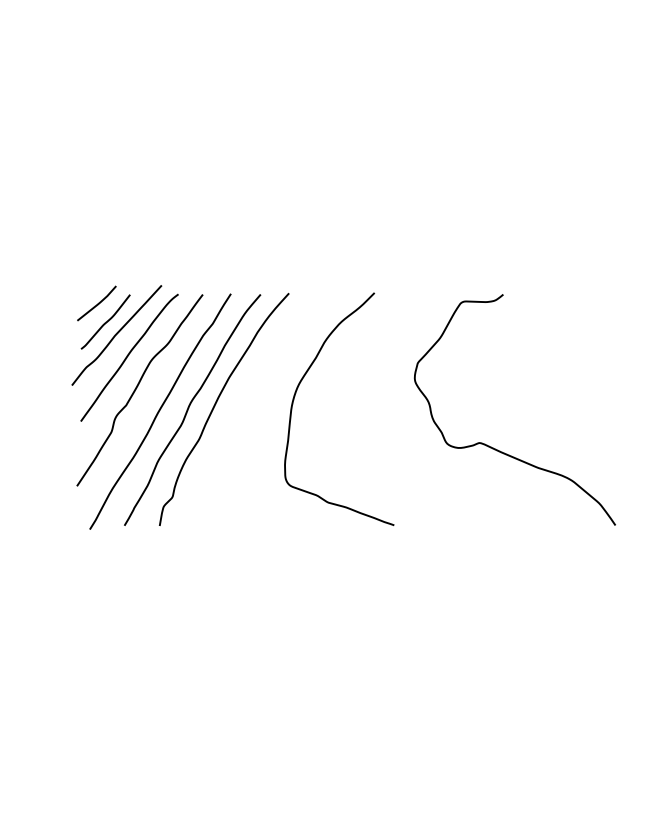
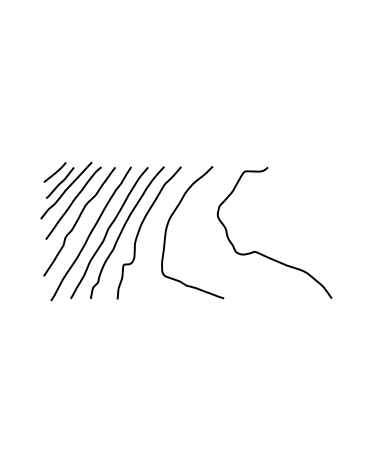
curve: (247, 405) -> (140, 230), added
curve: (497, 447) -> (264, 254), moved

